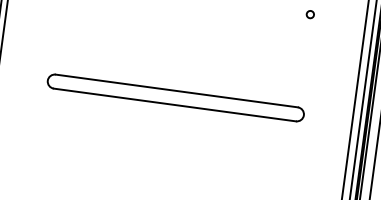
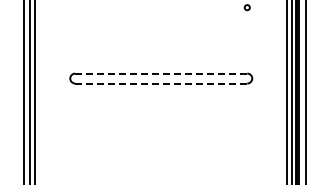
line: (175, 90) -> (160, 73), solid -> dashed
line: (173, 104) -> (160, 83), solid -> dashed

